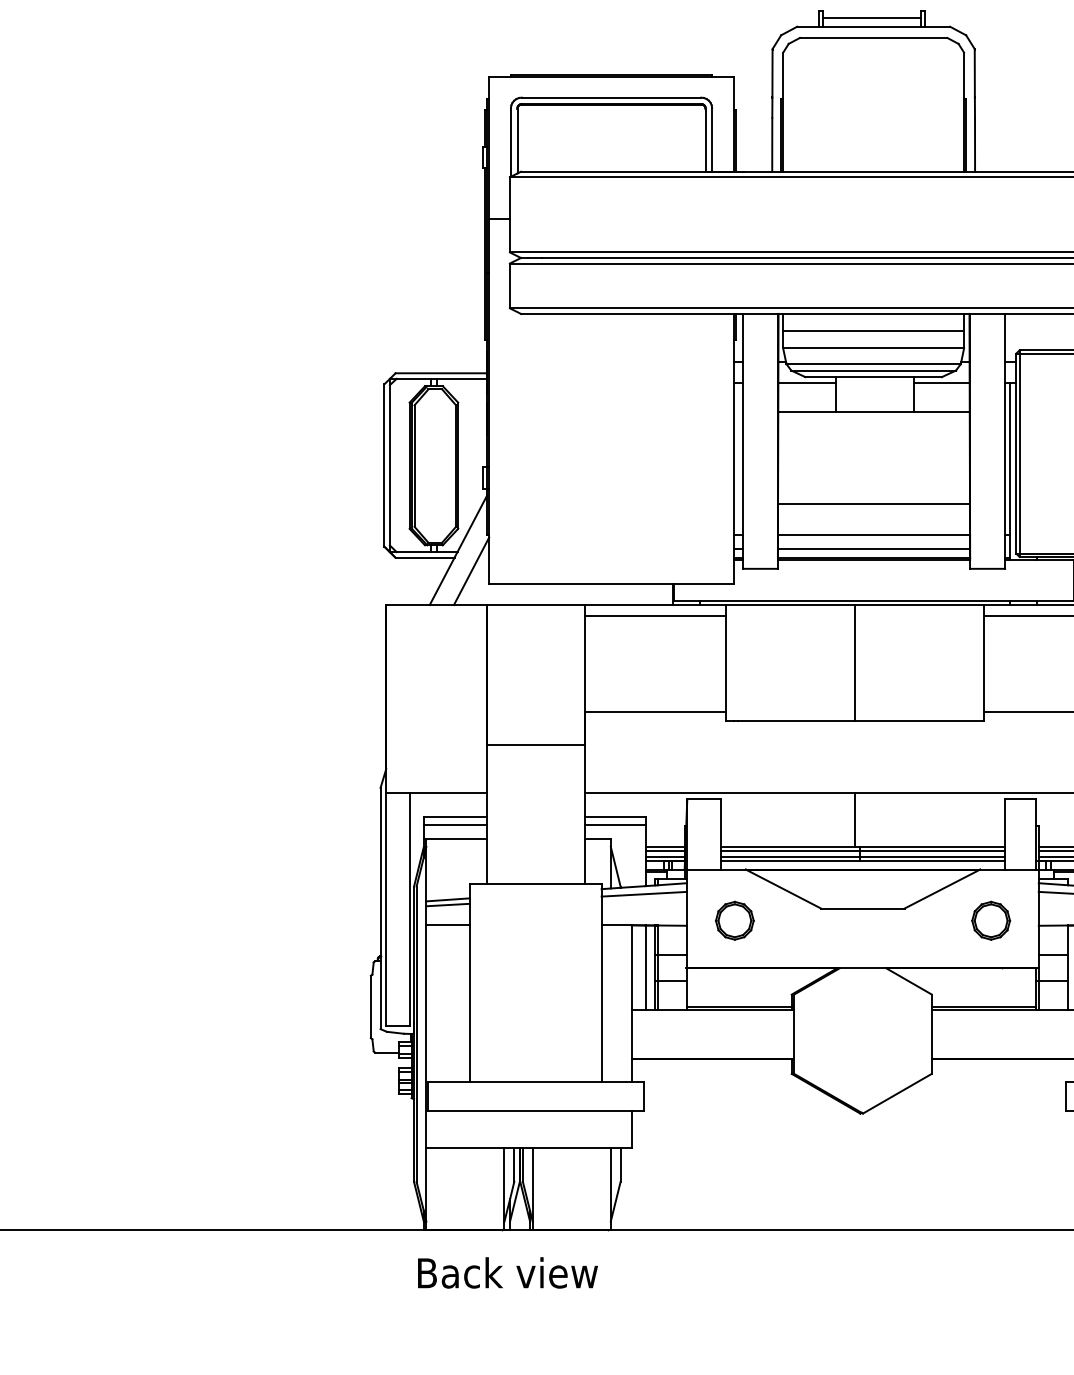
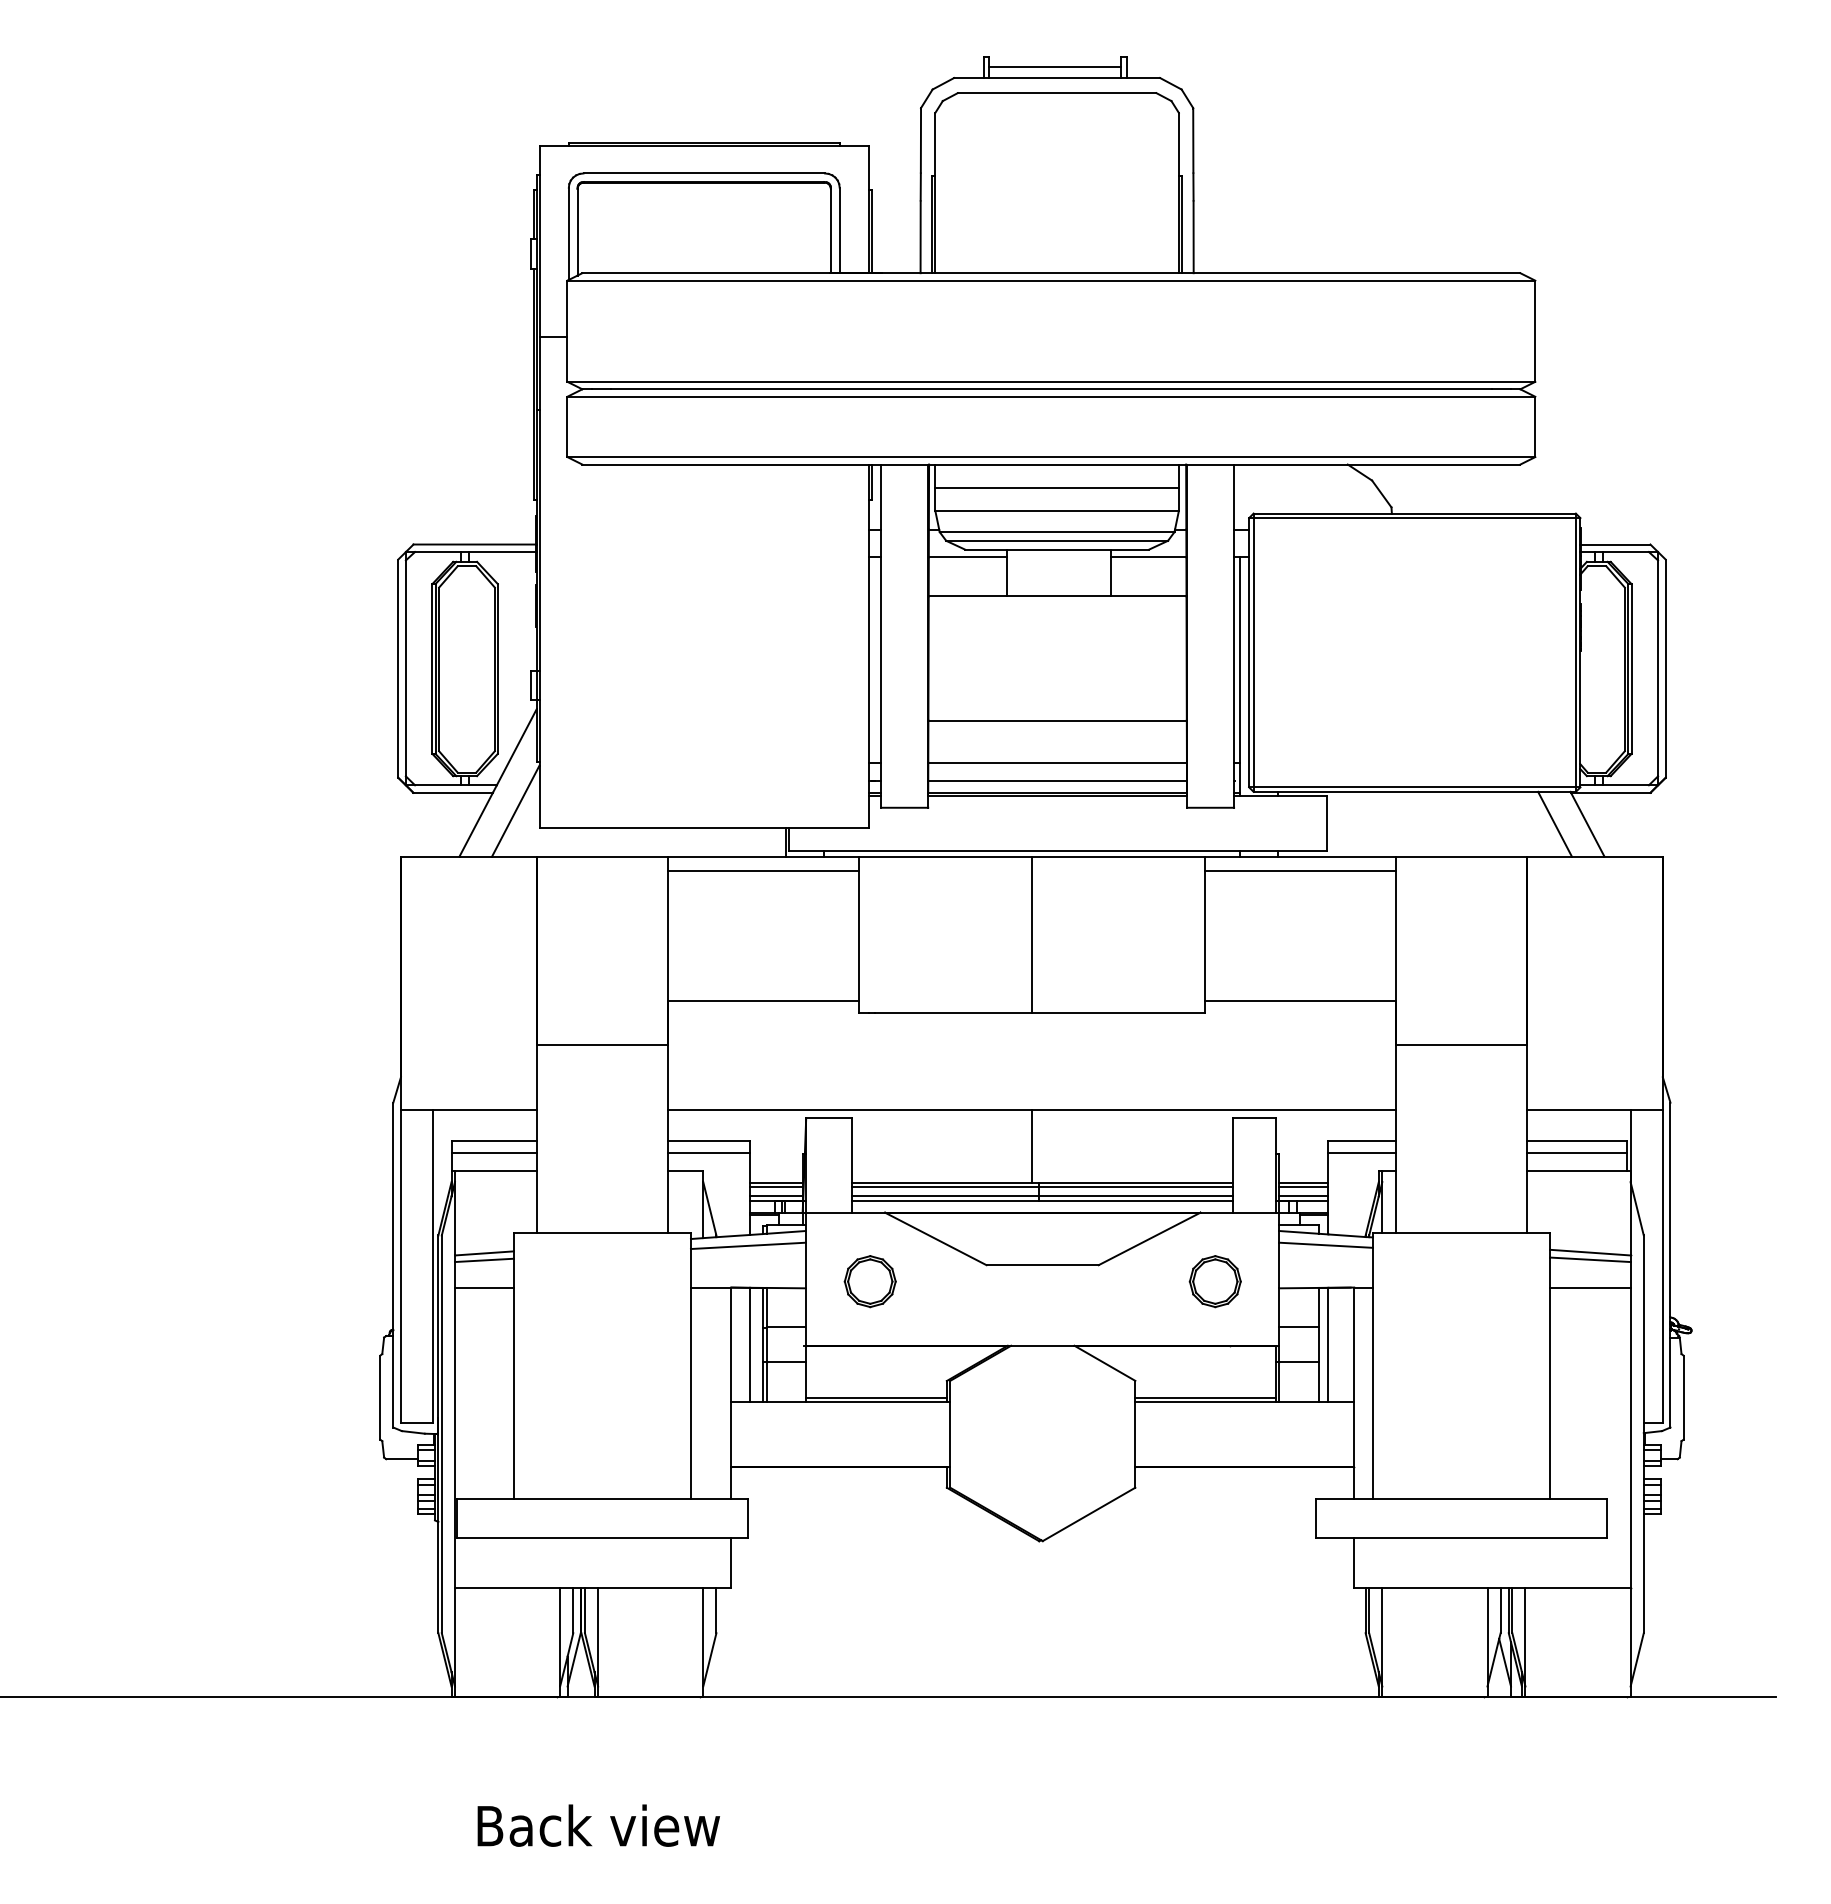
text: (507, 1272) -> (598, 1825), moved

